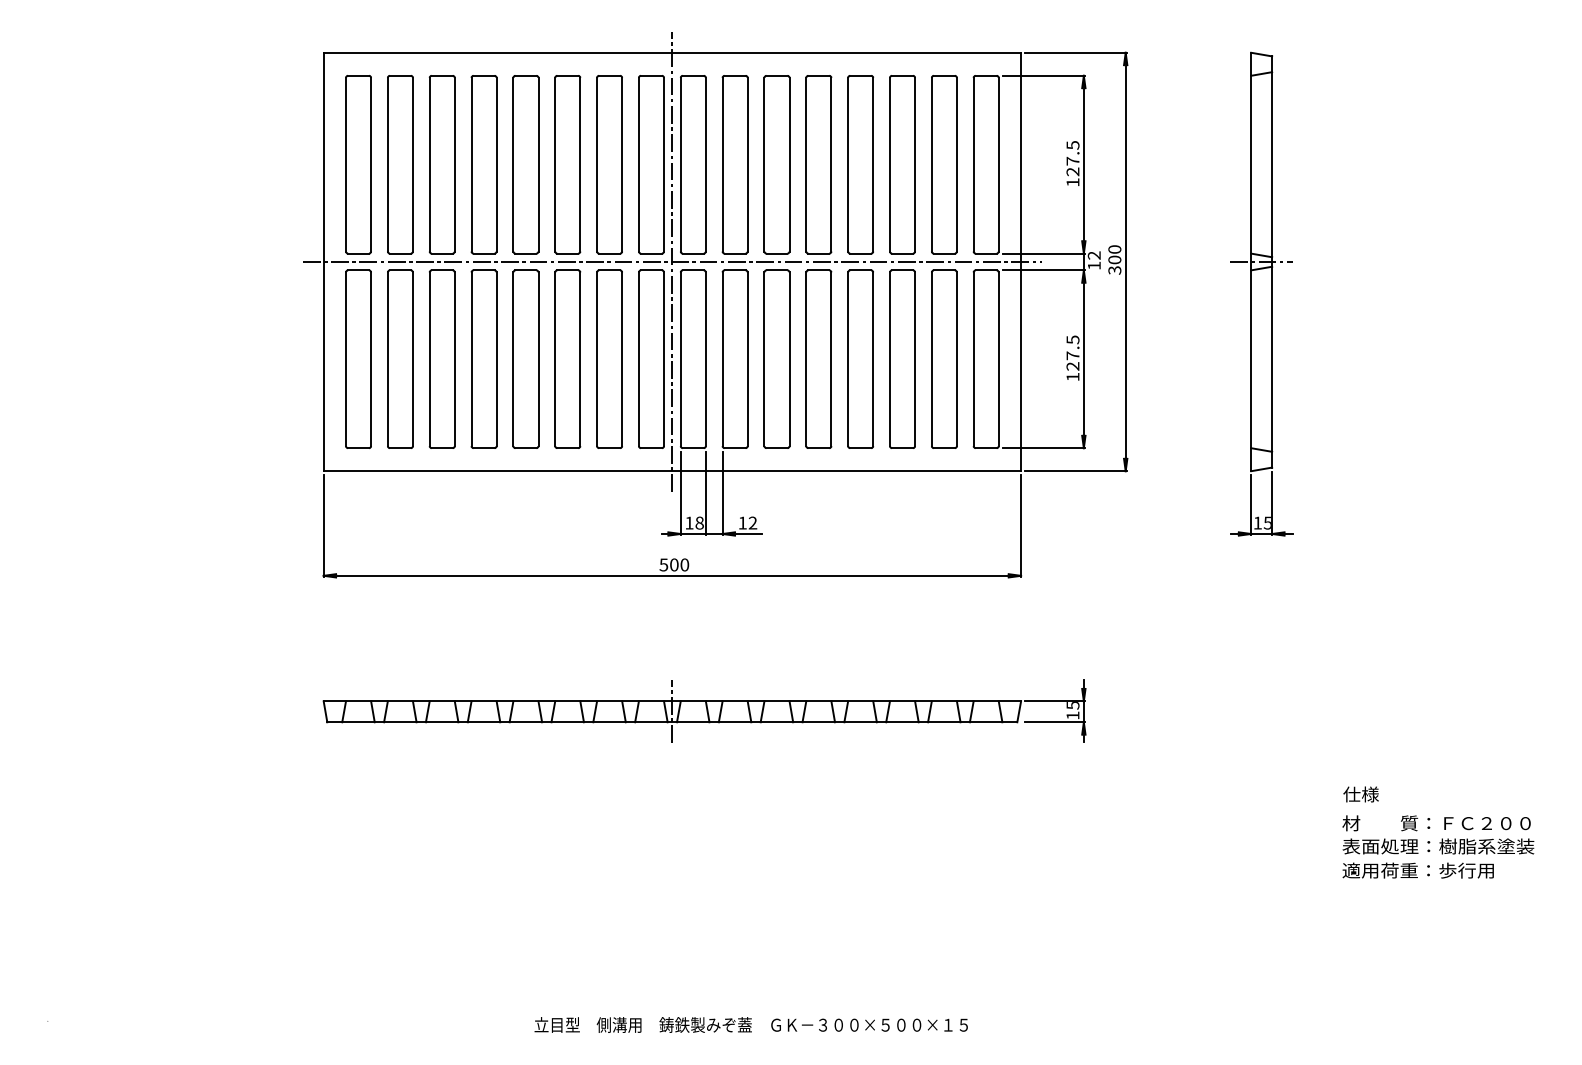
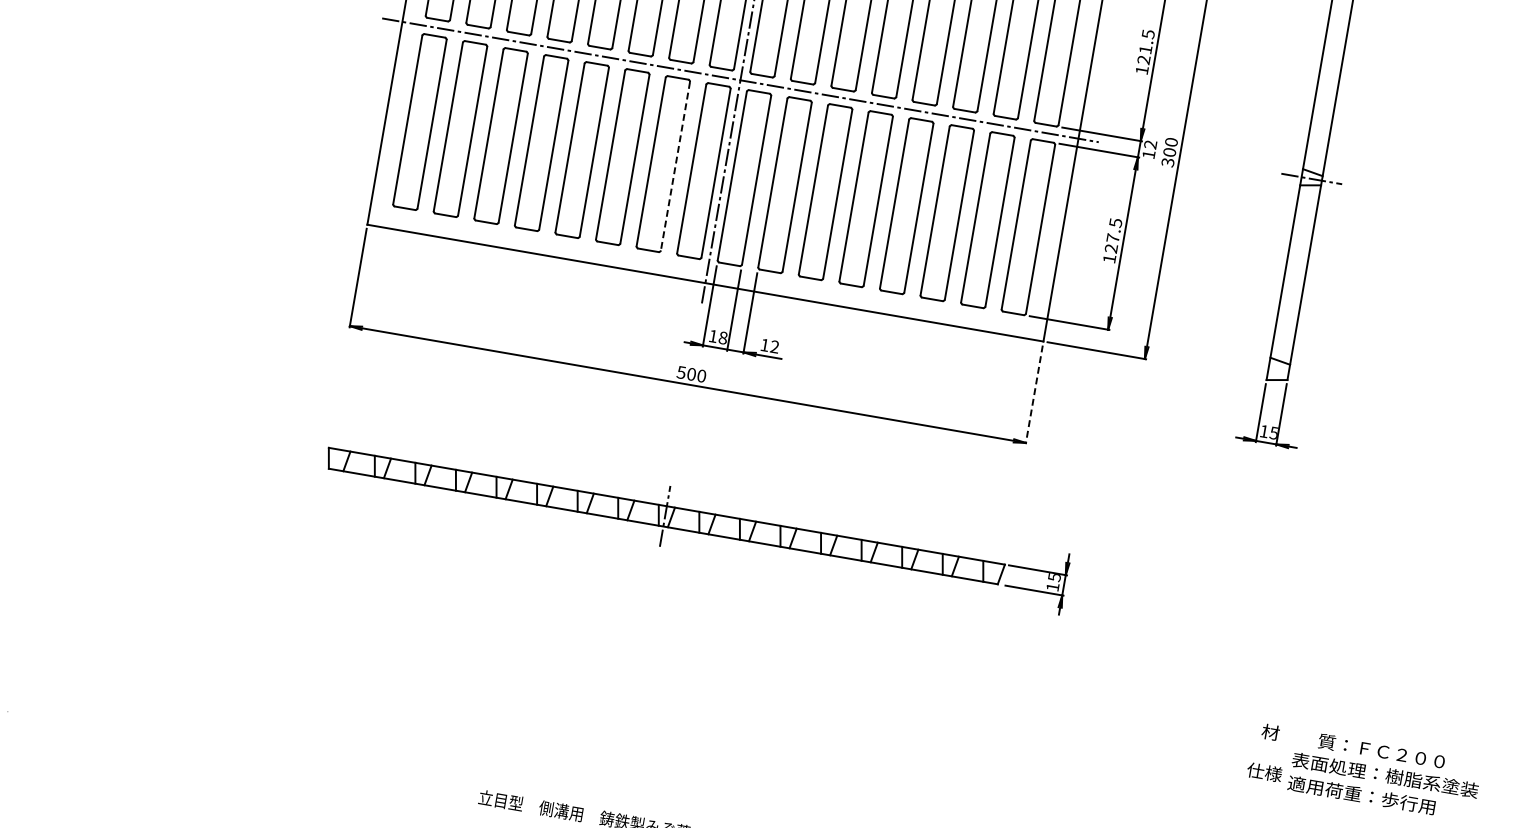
text: (1072, 160) -> (1145, 48), 127.5 -> 121.5
line: (622, 359) -> (675, 166), solid -> dashed
line: (1021, 526) -> (1034, 395), solid -> dashed
text: (1360, 794) -> (1264, 772), moved
text: (1436, 823) -> (1353, 746), moved

